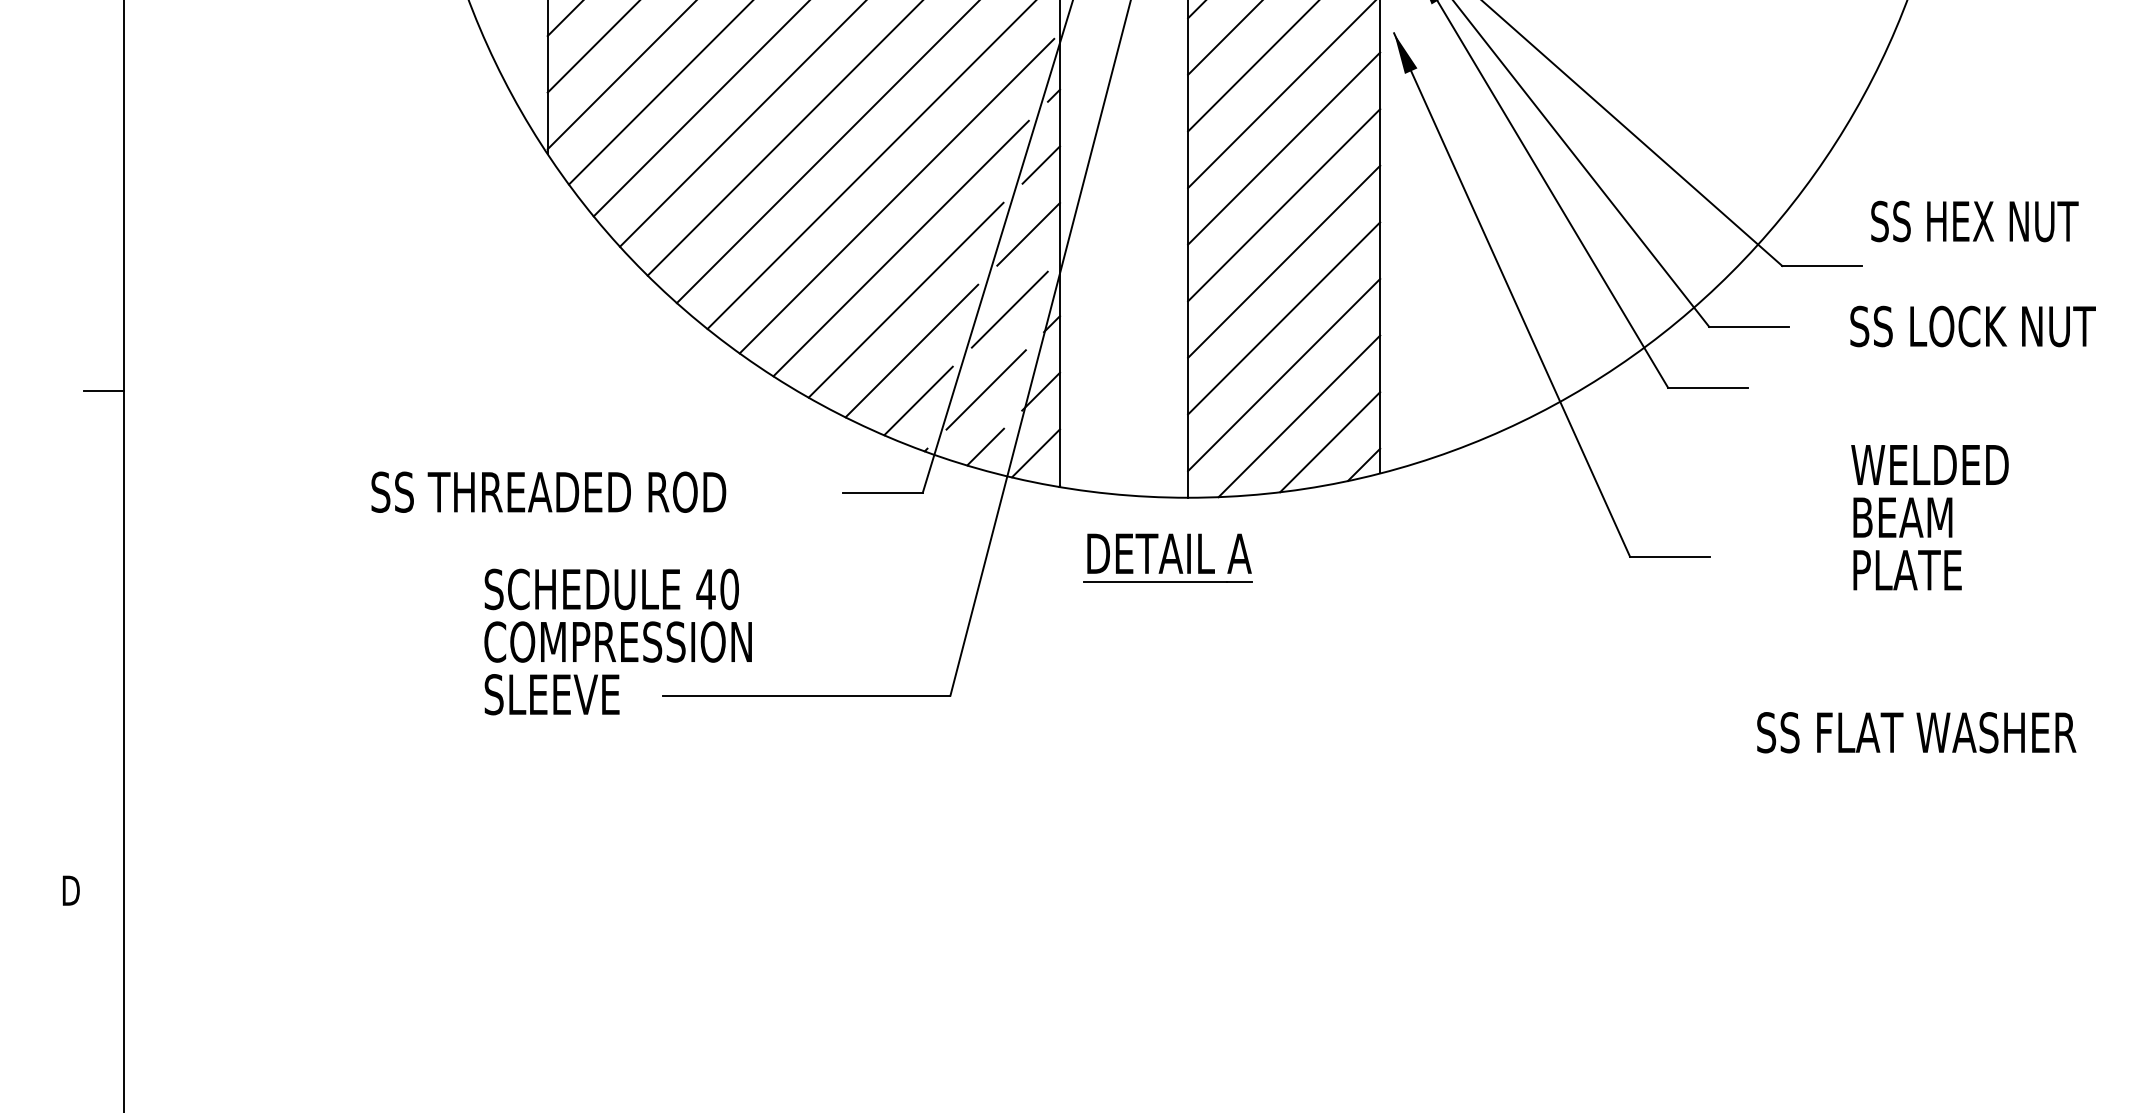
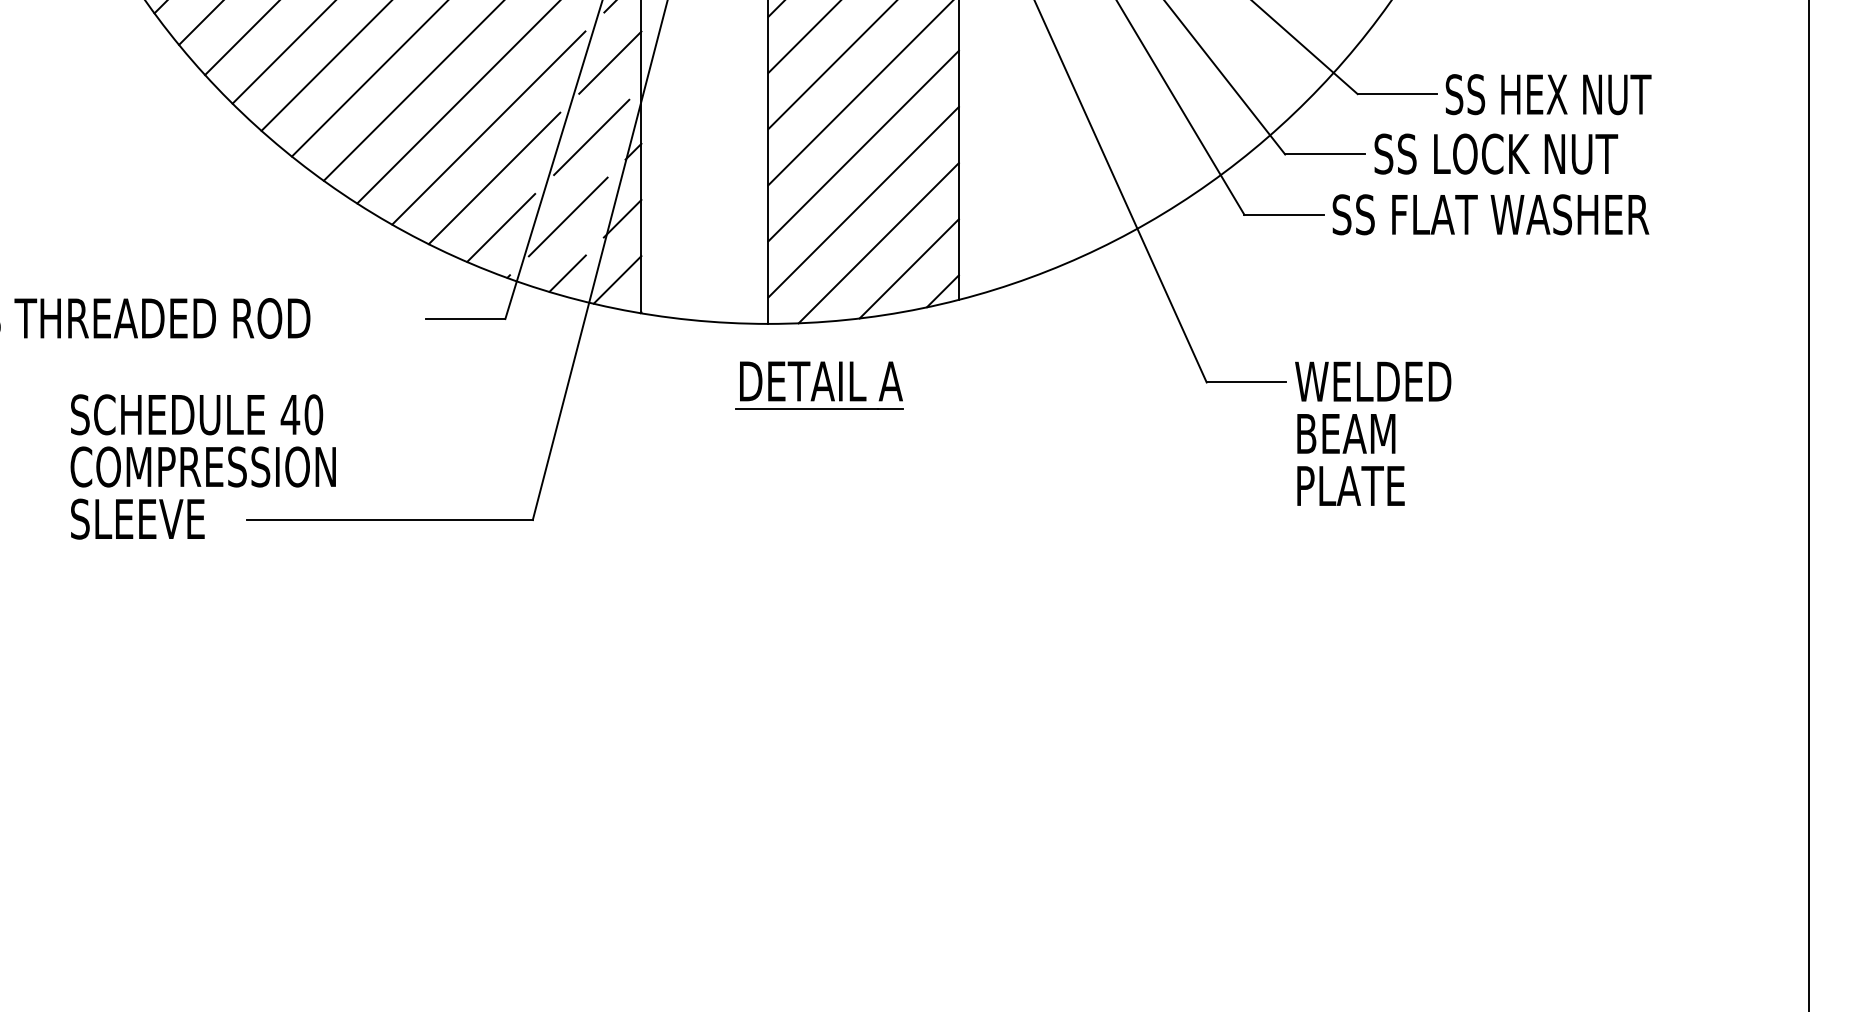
text: (1974, 221) -> (1548, 94), moved
text: (1972, 326) -> (1495, 154), moved
text: (1929, 517) -> (1372, 433), moved
part: (1167, 557) -> (819, 385), moved
text: (1916, 732) -> (1490, 214), moved

